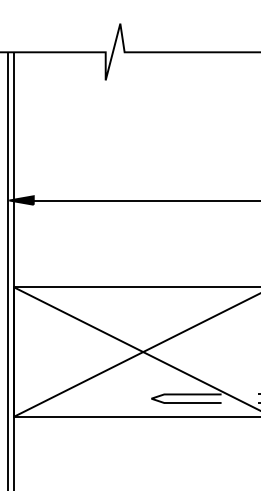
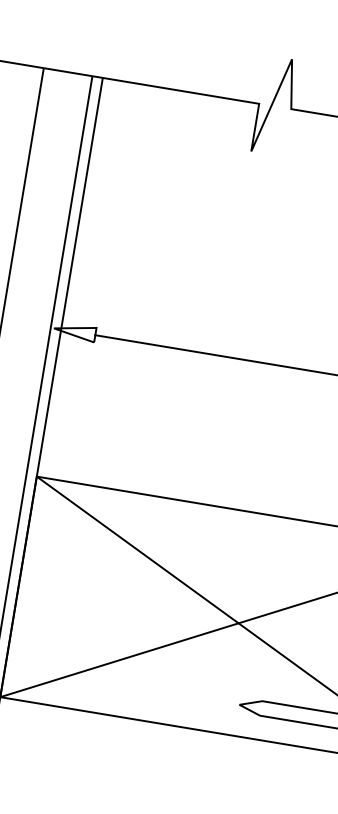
fill: (21, 200) -> (74, 331), removed

